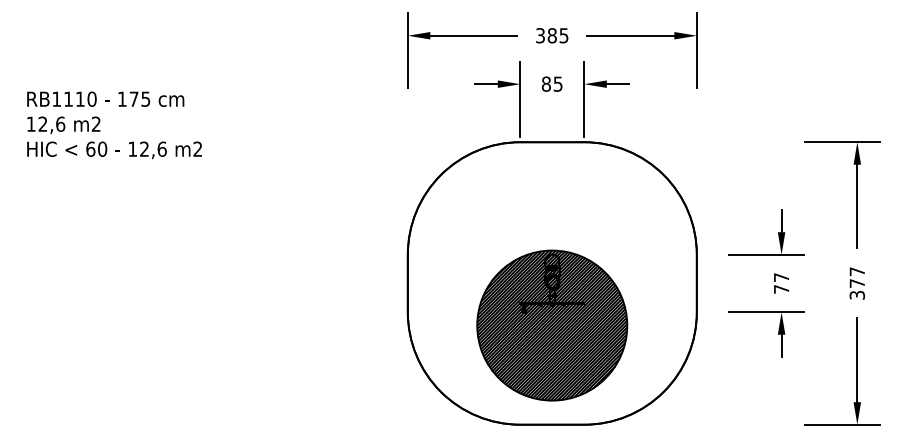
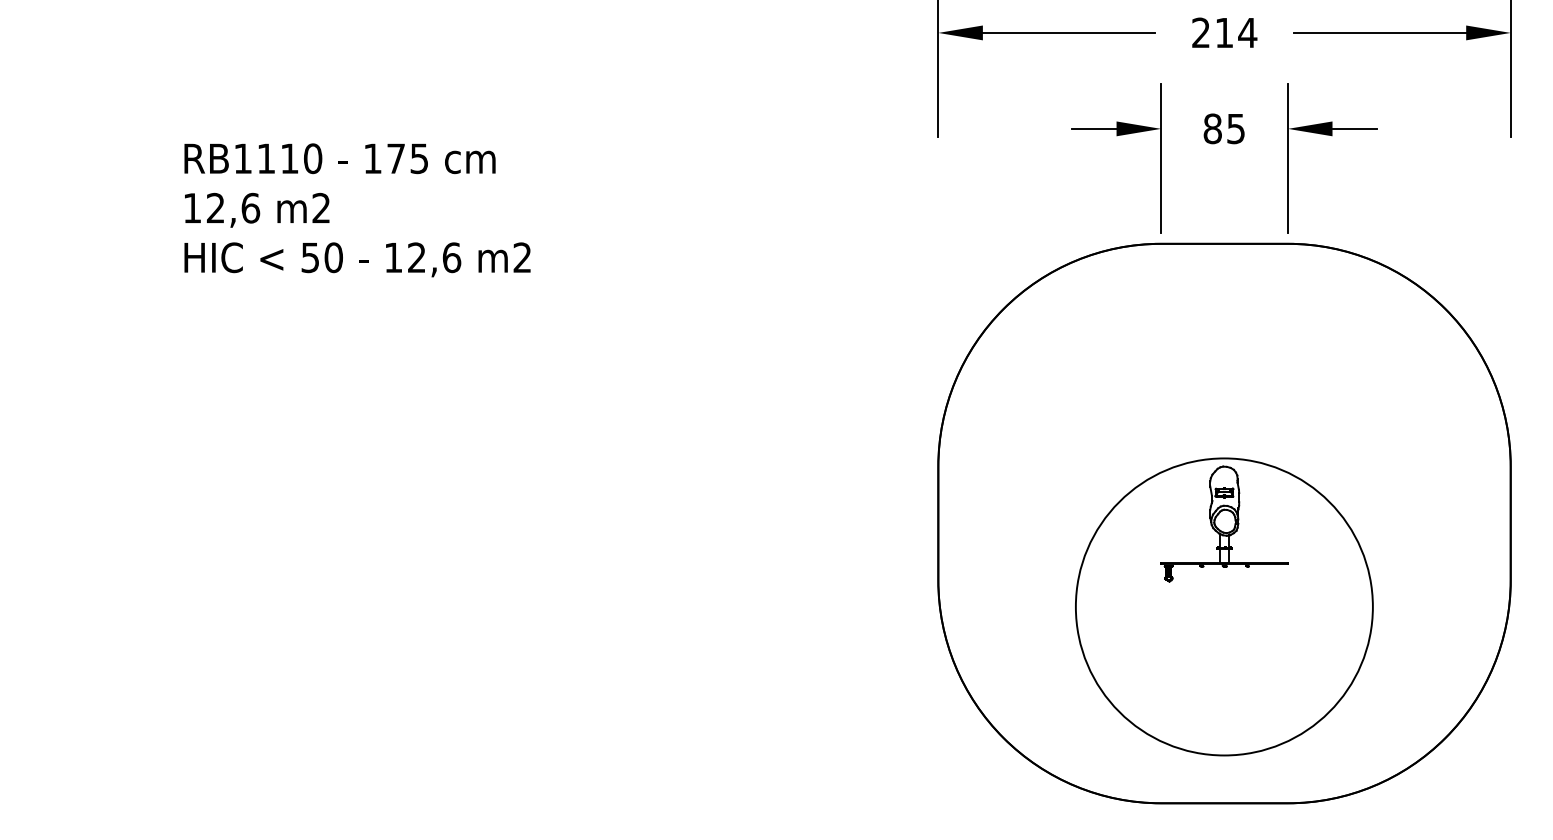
text: (552, 35) -> (1224, 32), 385 -> 214
text: (90, 148) -> (309, 256), 60 -> 50
hatch: (552, 325) -> (1224, 606), removed

